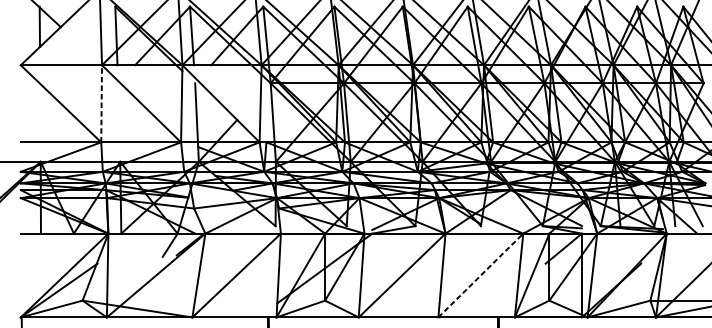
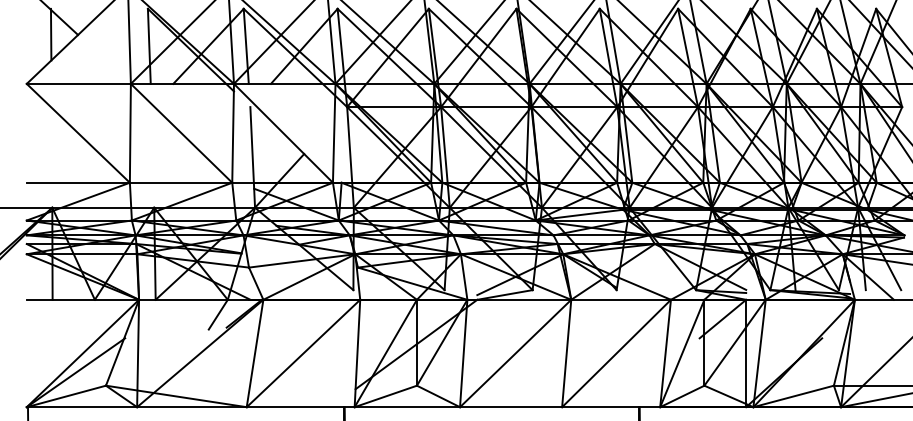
line: (101, 103) -> (130, 132), dashed -> solid
line: (480, 275) -> (616, 353), dashed -> solid

